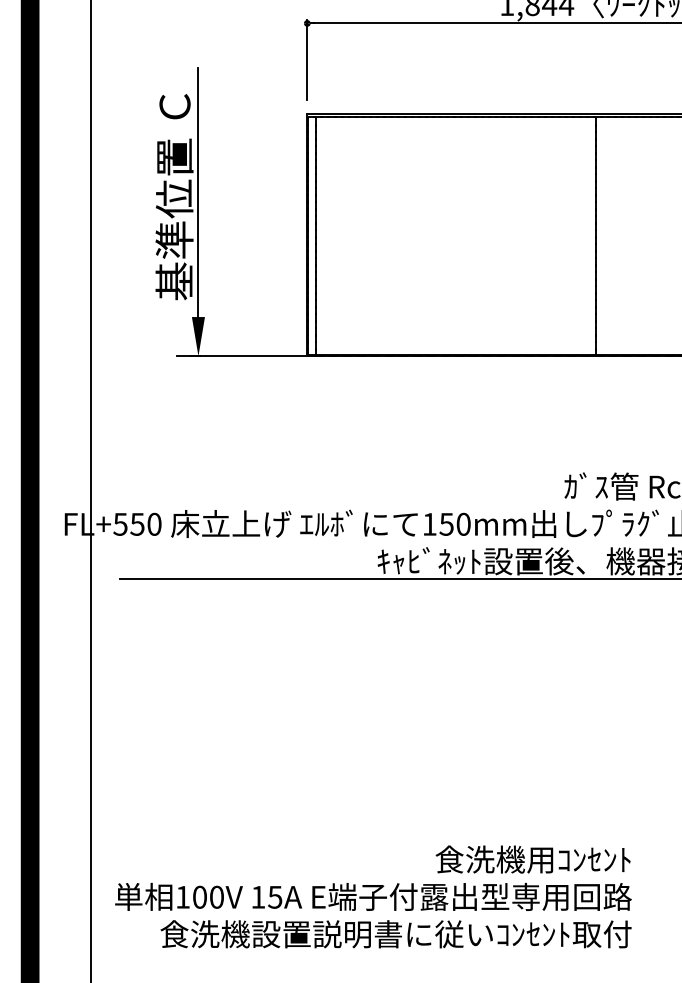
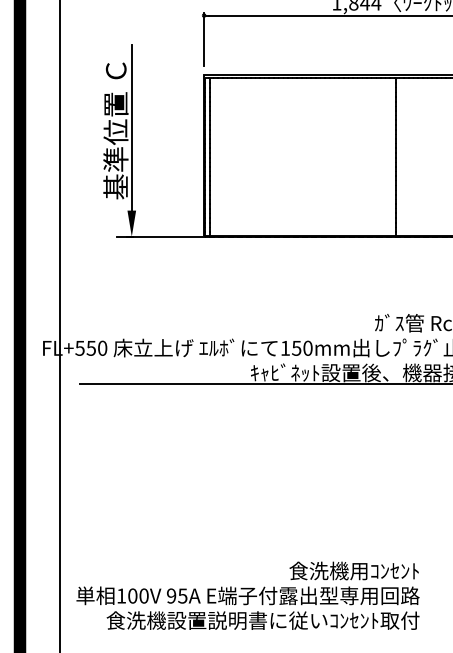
text: (258, 896) -> (171, 595), 15A -> 95A

